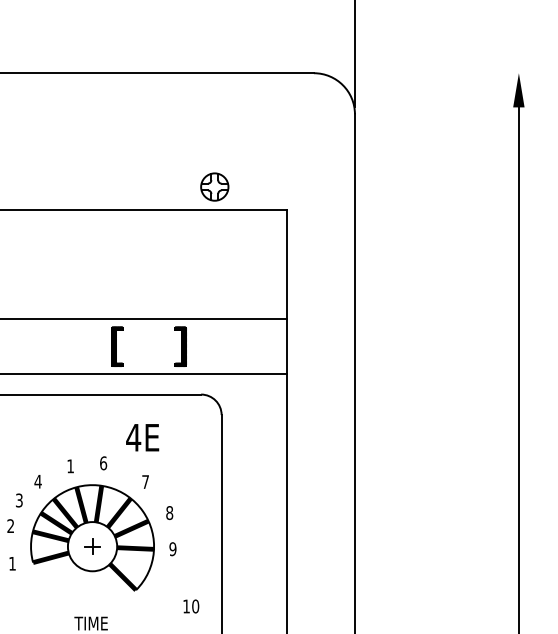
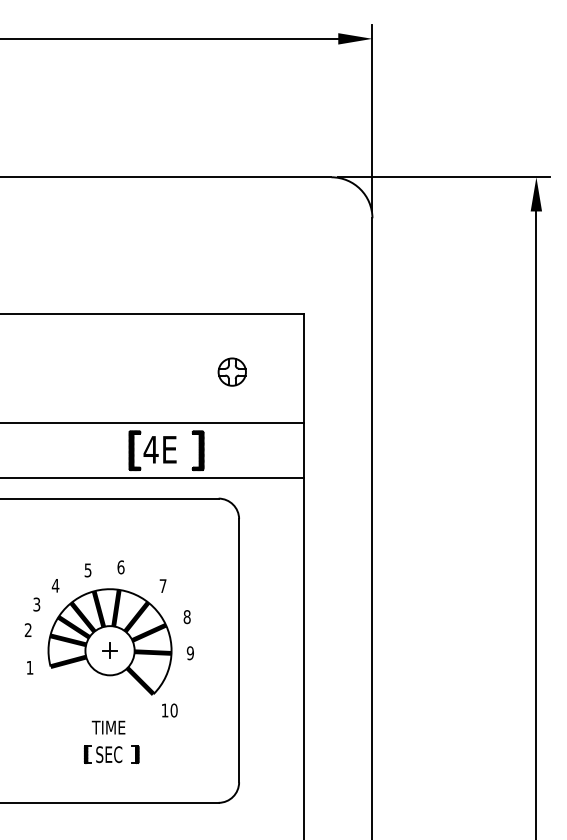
line: (427, 73) -> (444, 177), added
part: (214, 186) -> (231, 371), moved
text: (142, 437) -> (159, 449), moved
text: (70, 466) -> (87, 570), 1 -> 5
text: (191, 606) -> (169, 710), moved

